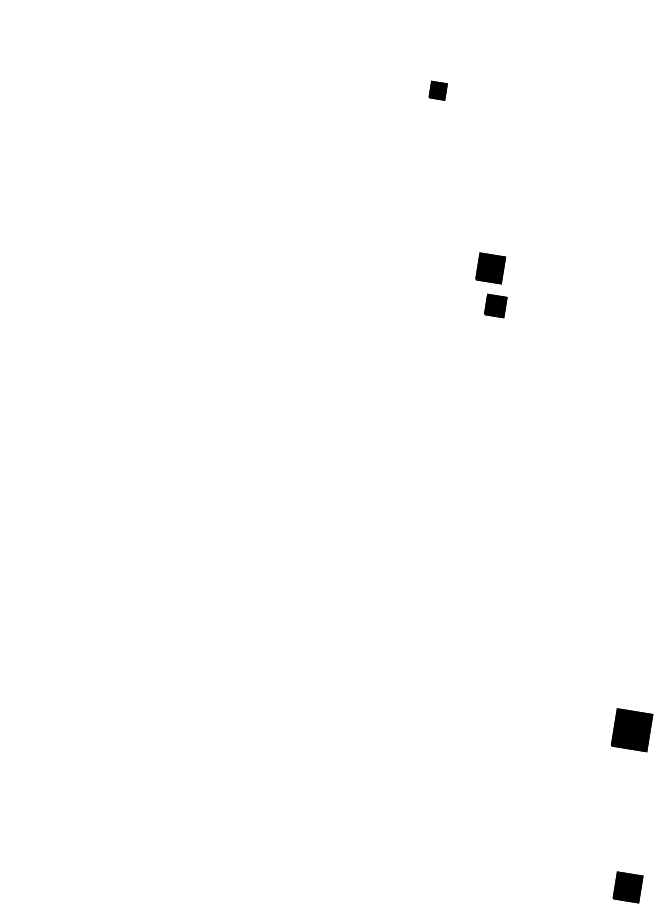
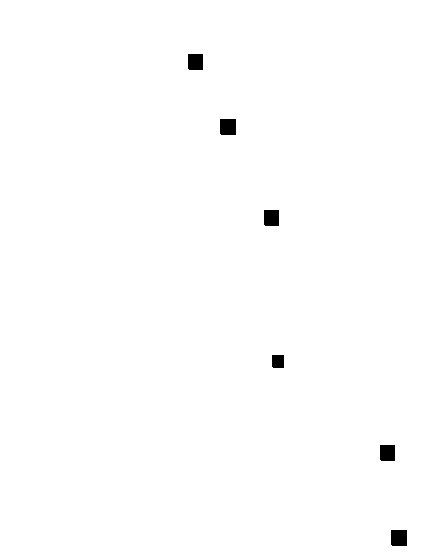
part: (437, 89) -> (227, 126), size x1.67
part: (495, 305) -> (277, 361), moved
part: (632, 728) -> (387, 452), size x0.71

